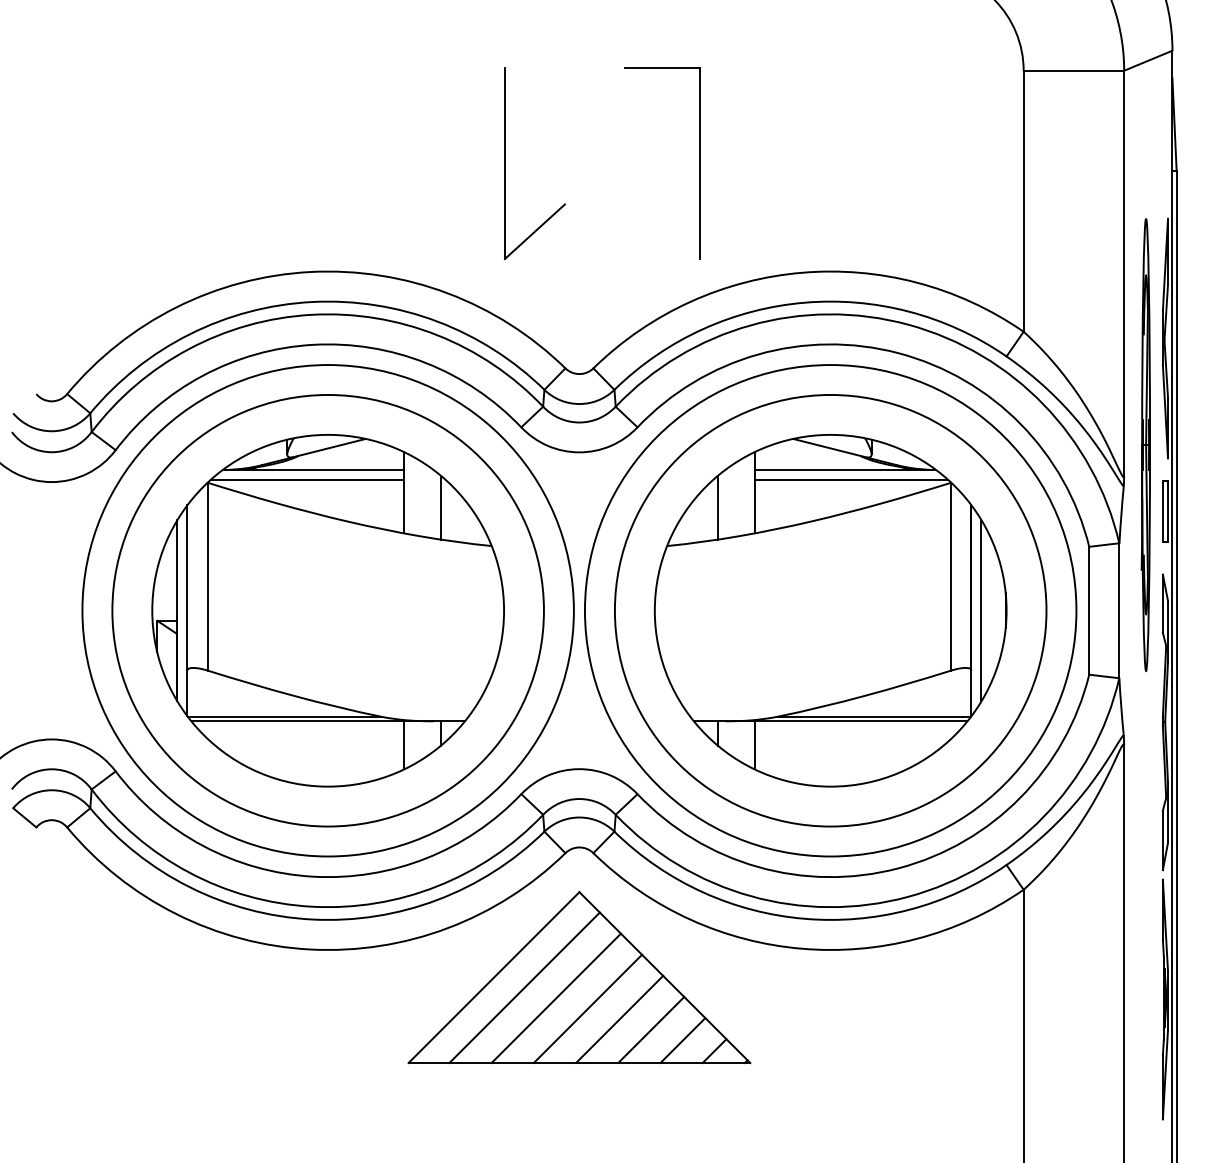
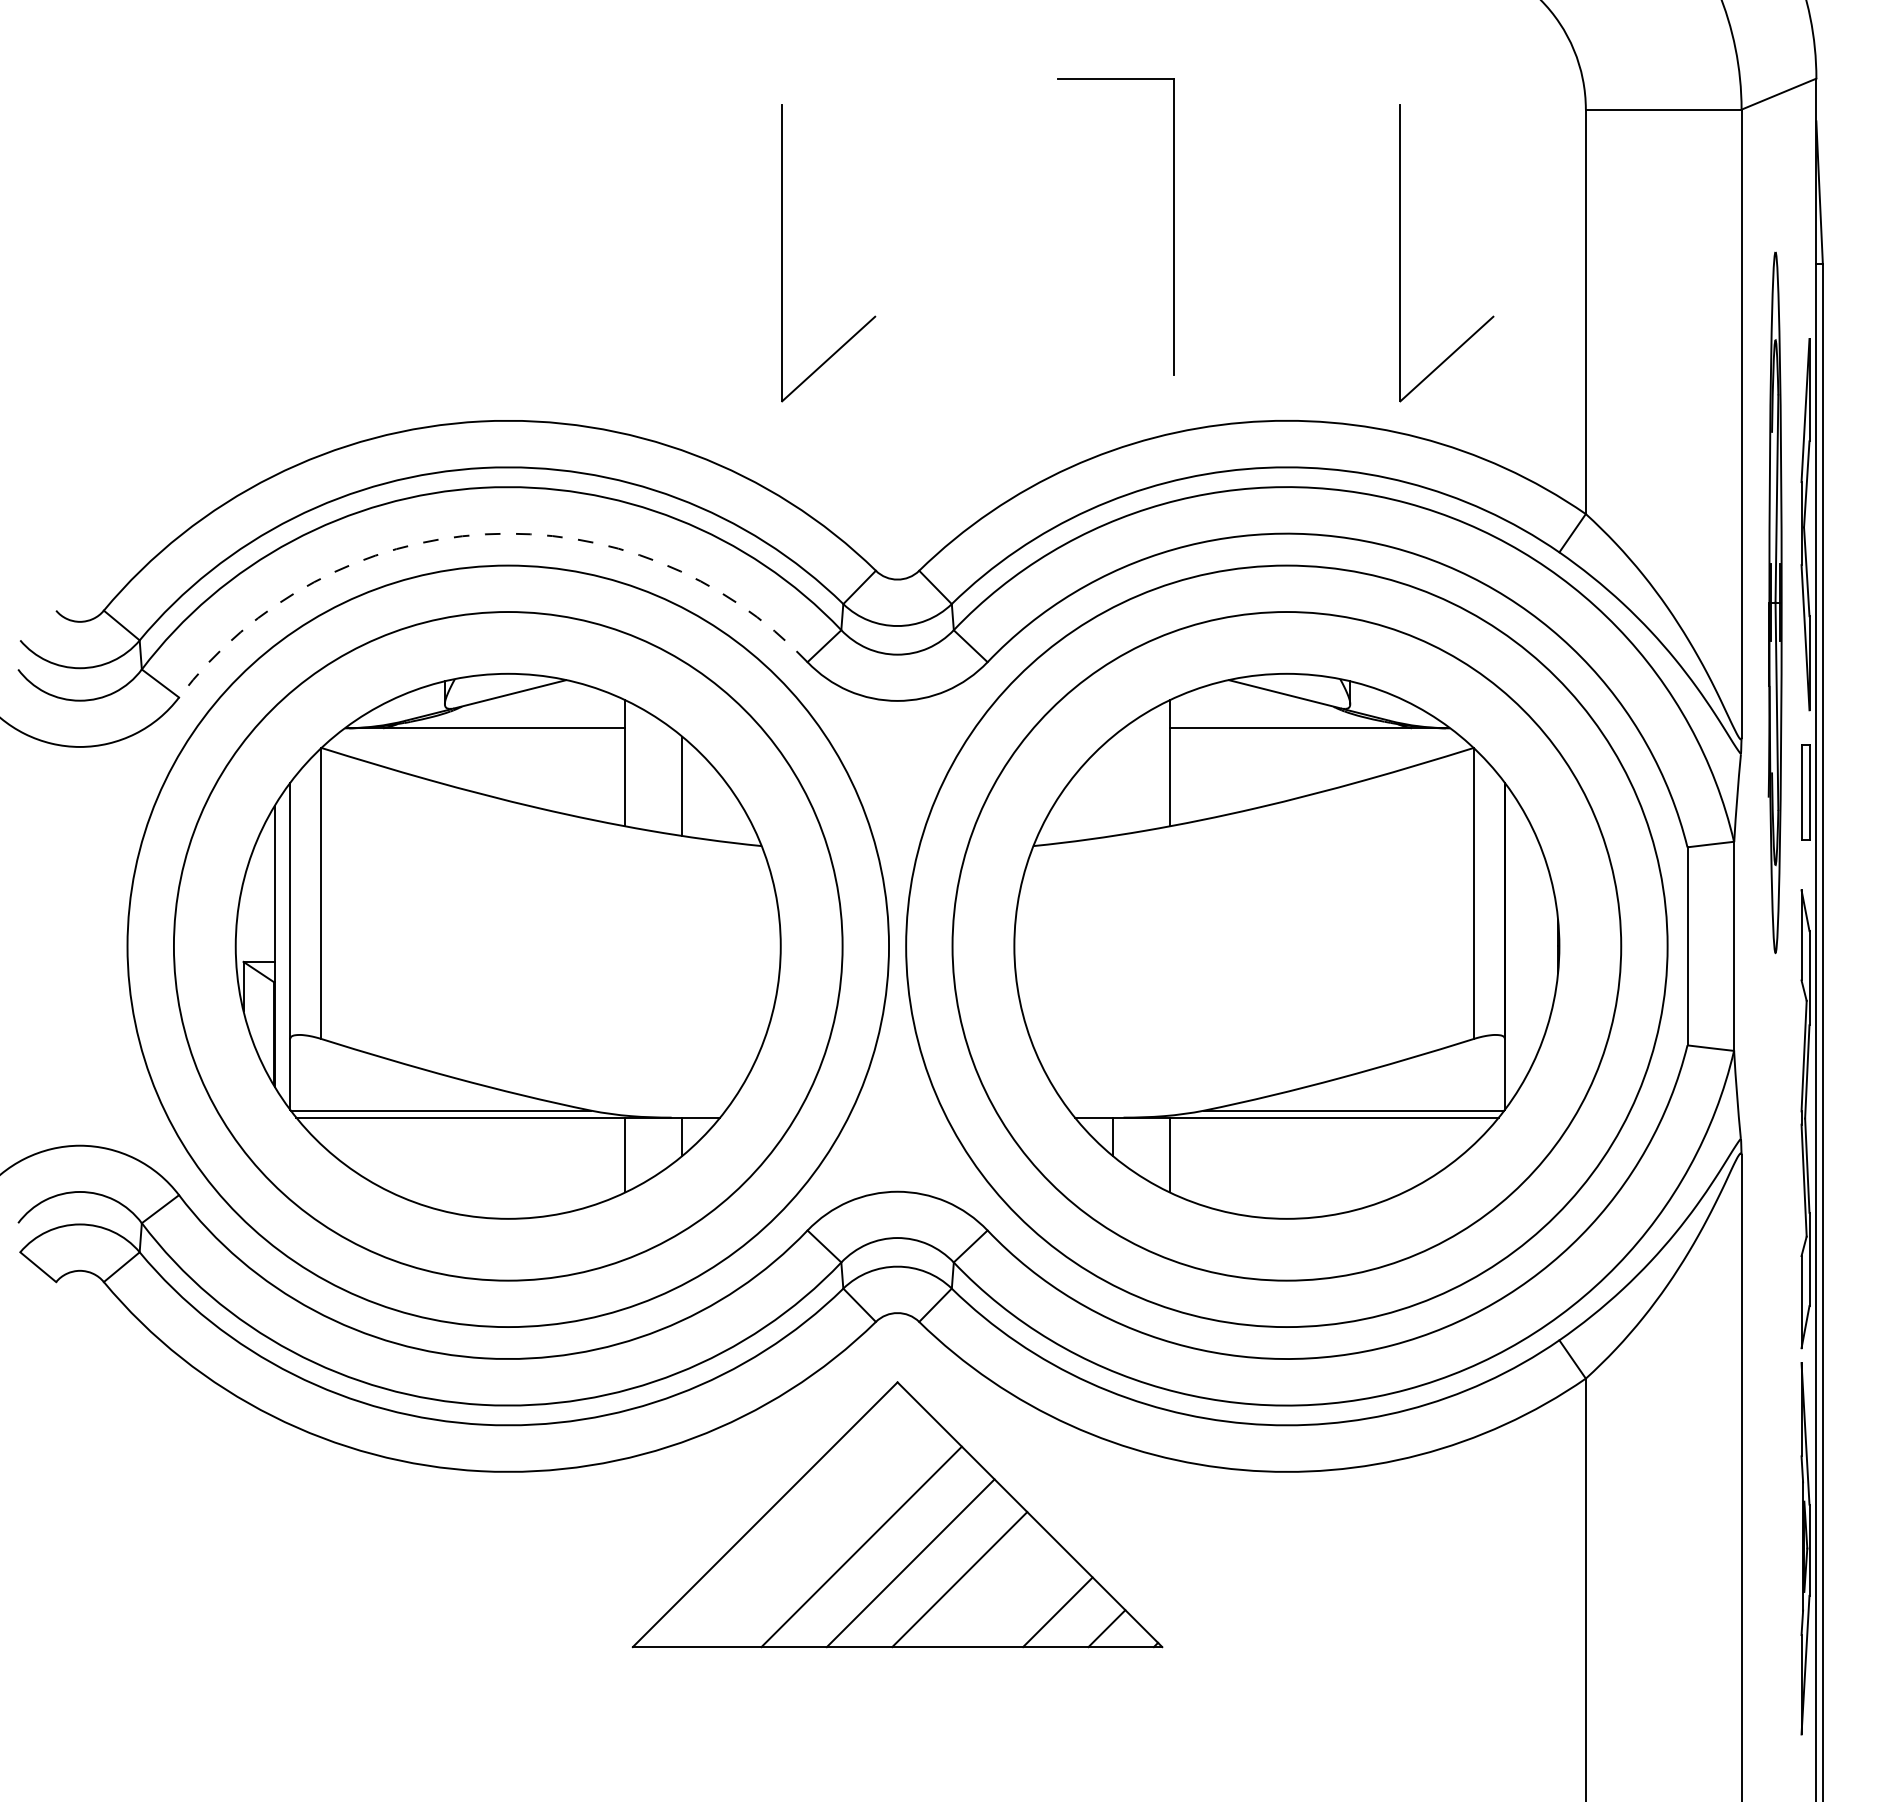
part: (699, 163) -> (1173, 227), moved
part: (904, 163) -> (1401, 253), added
arc: (313, 344) -> (485, 533), solid -> dashed
part: (1145, 445) -> (1774, 603), moved
line: (306, 480) -> (474, 744), removed
line: (851, 480) -> (1319, 744), removed
line: (718, 507) -> (1113, 786), removed
line: (981, 610) -> (1520, 945), removed
line: (524, 987) -> (812, 1530), removed
line: (651, 1030) -> (1009, 1596), removed

